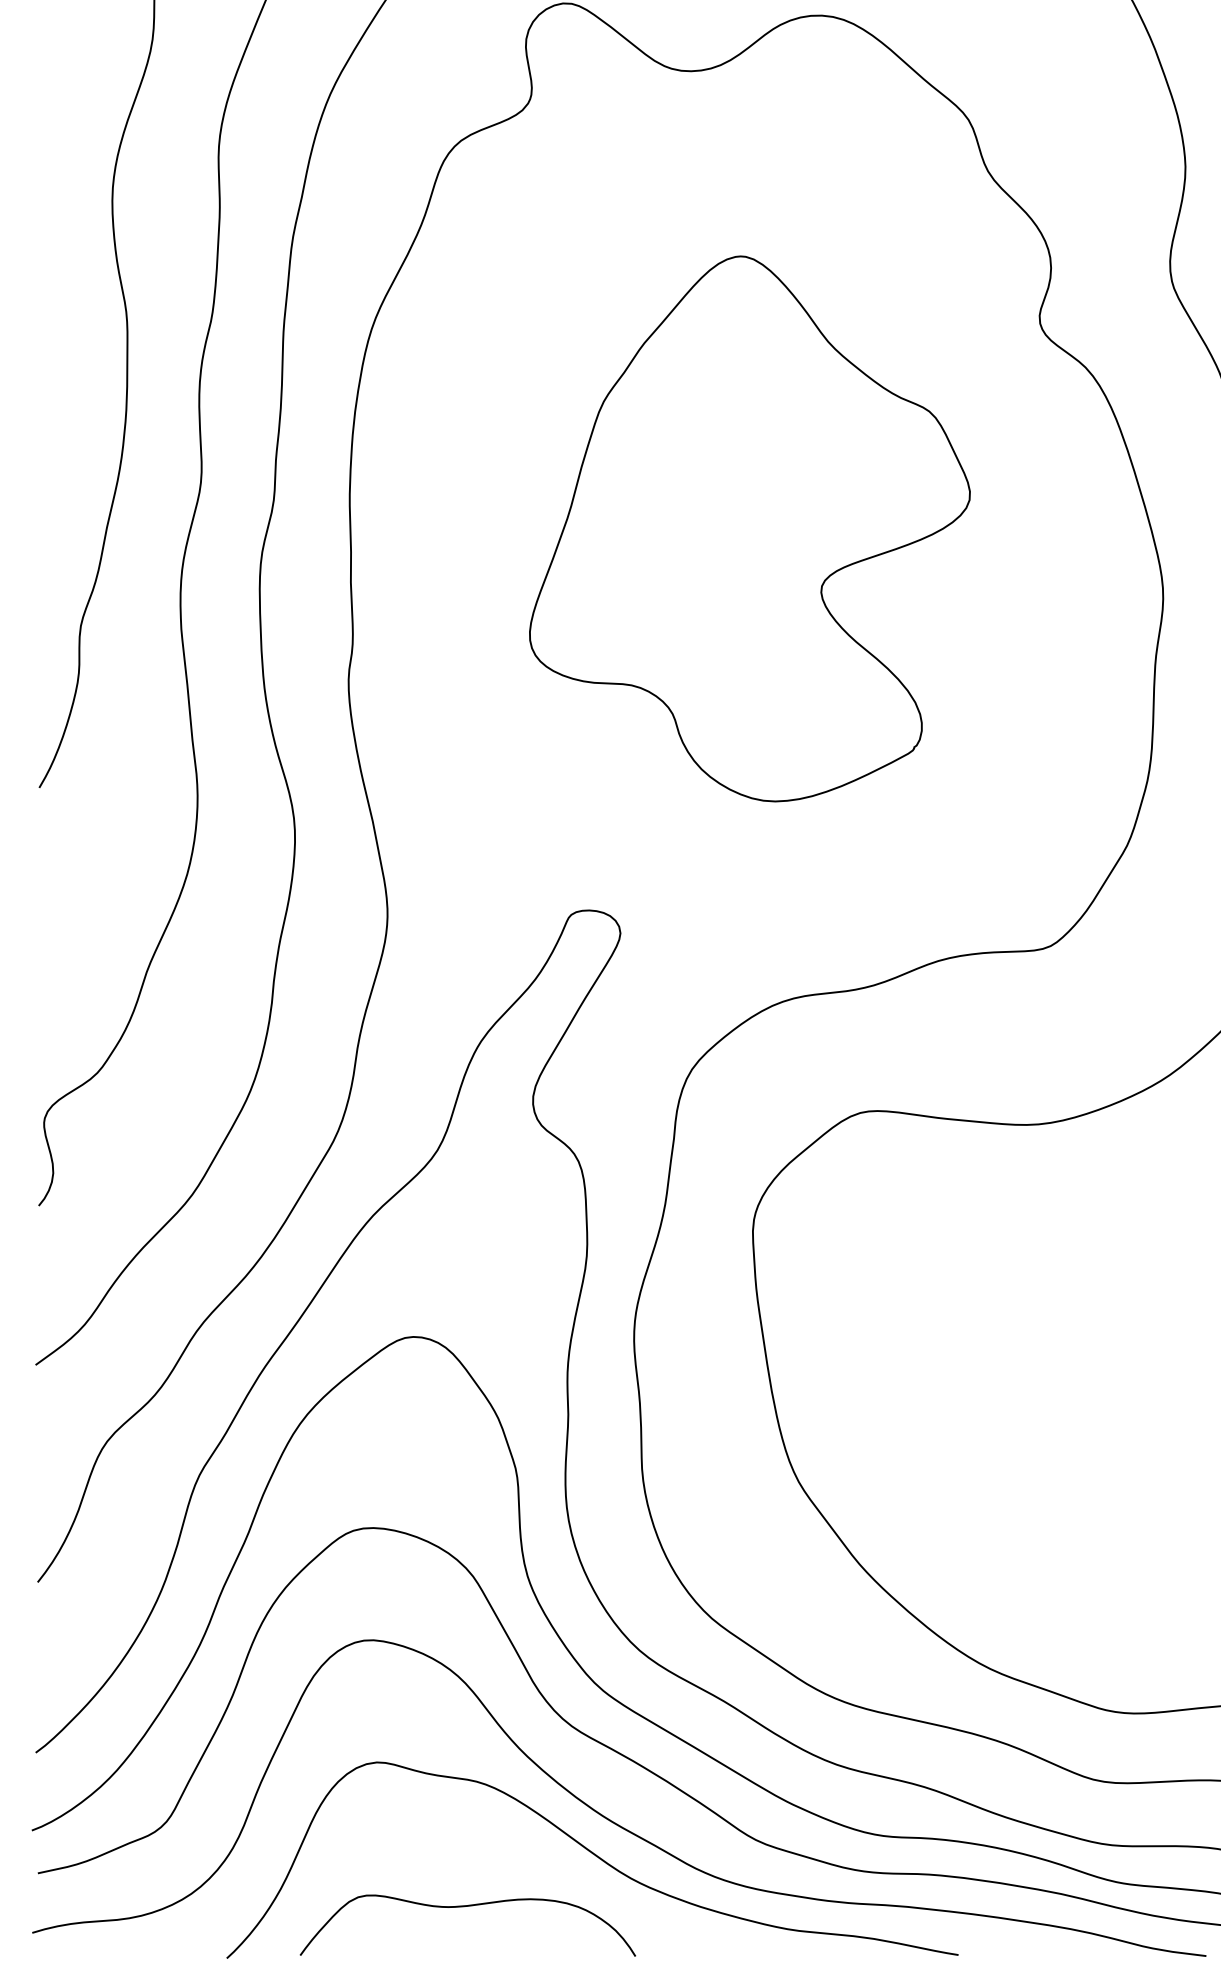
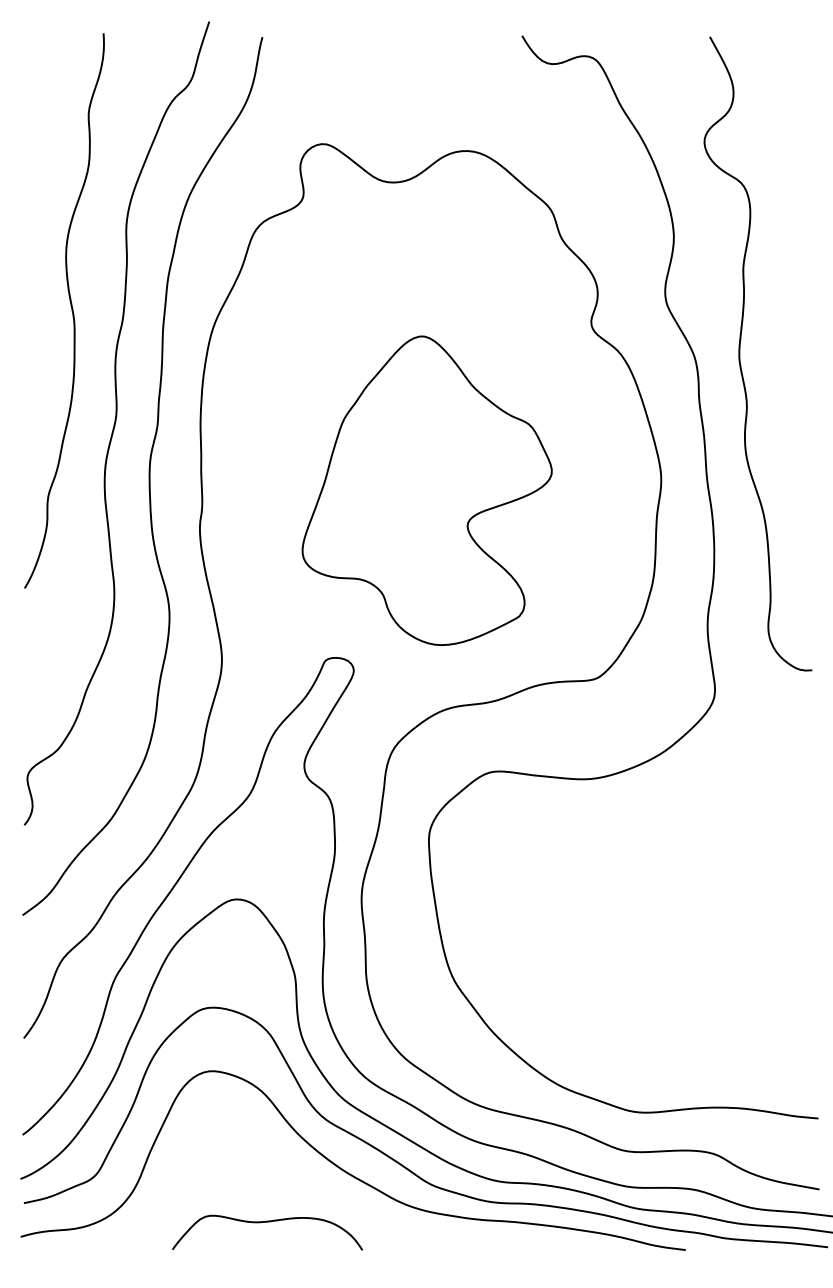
part: (748, 528) -> (426, 490), moved
curve: (593, 1856) -> (338, 1193), removed

